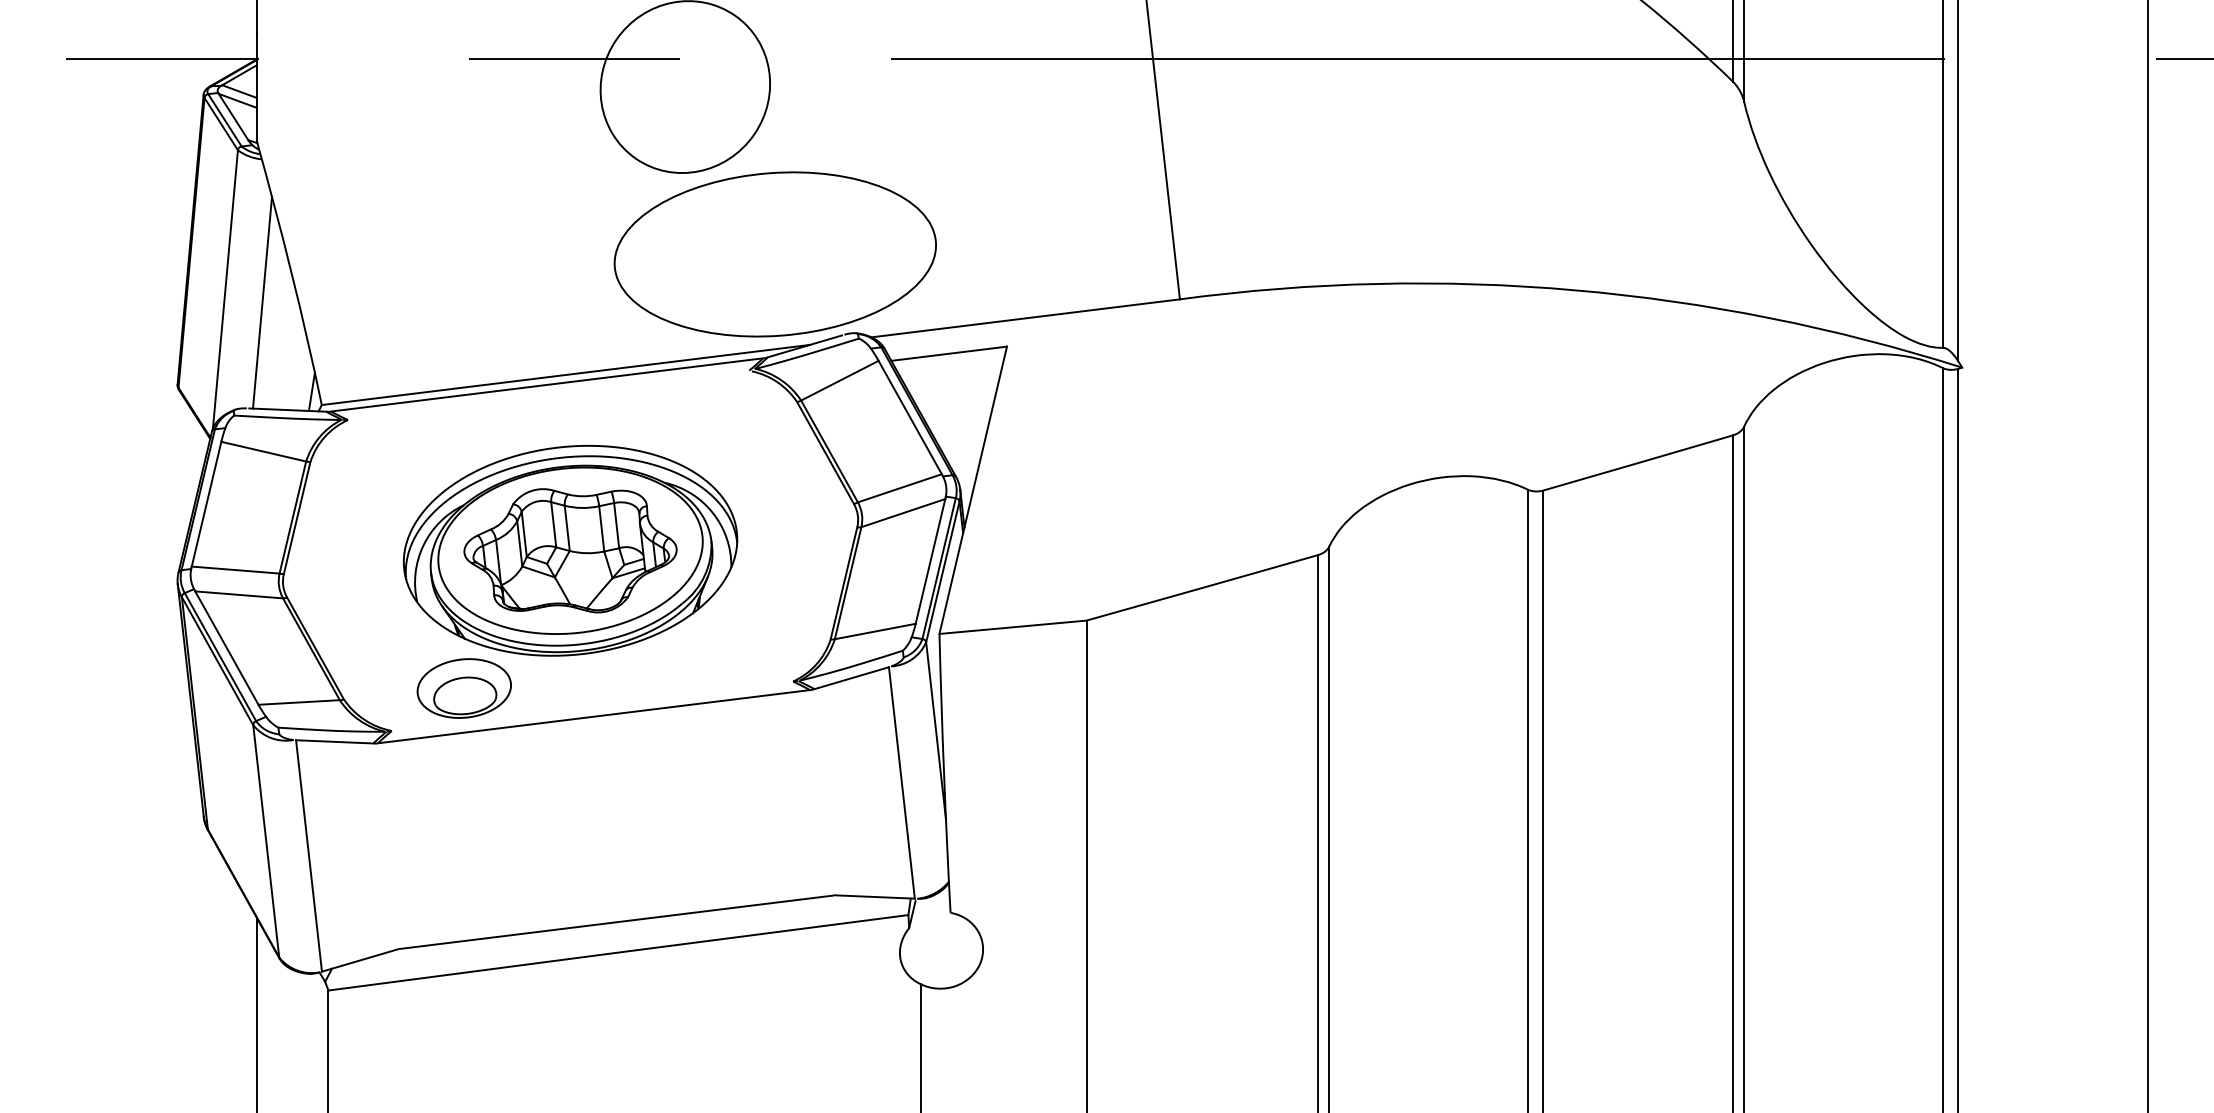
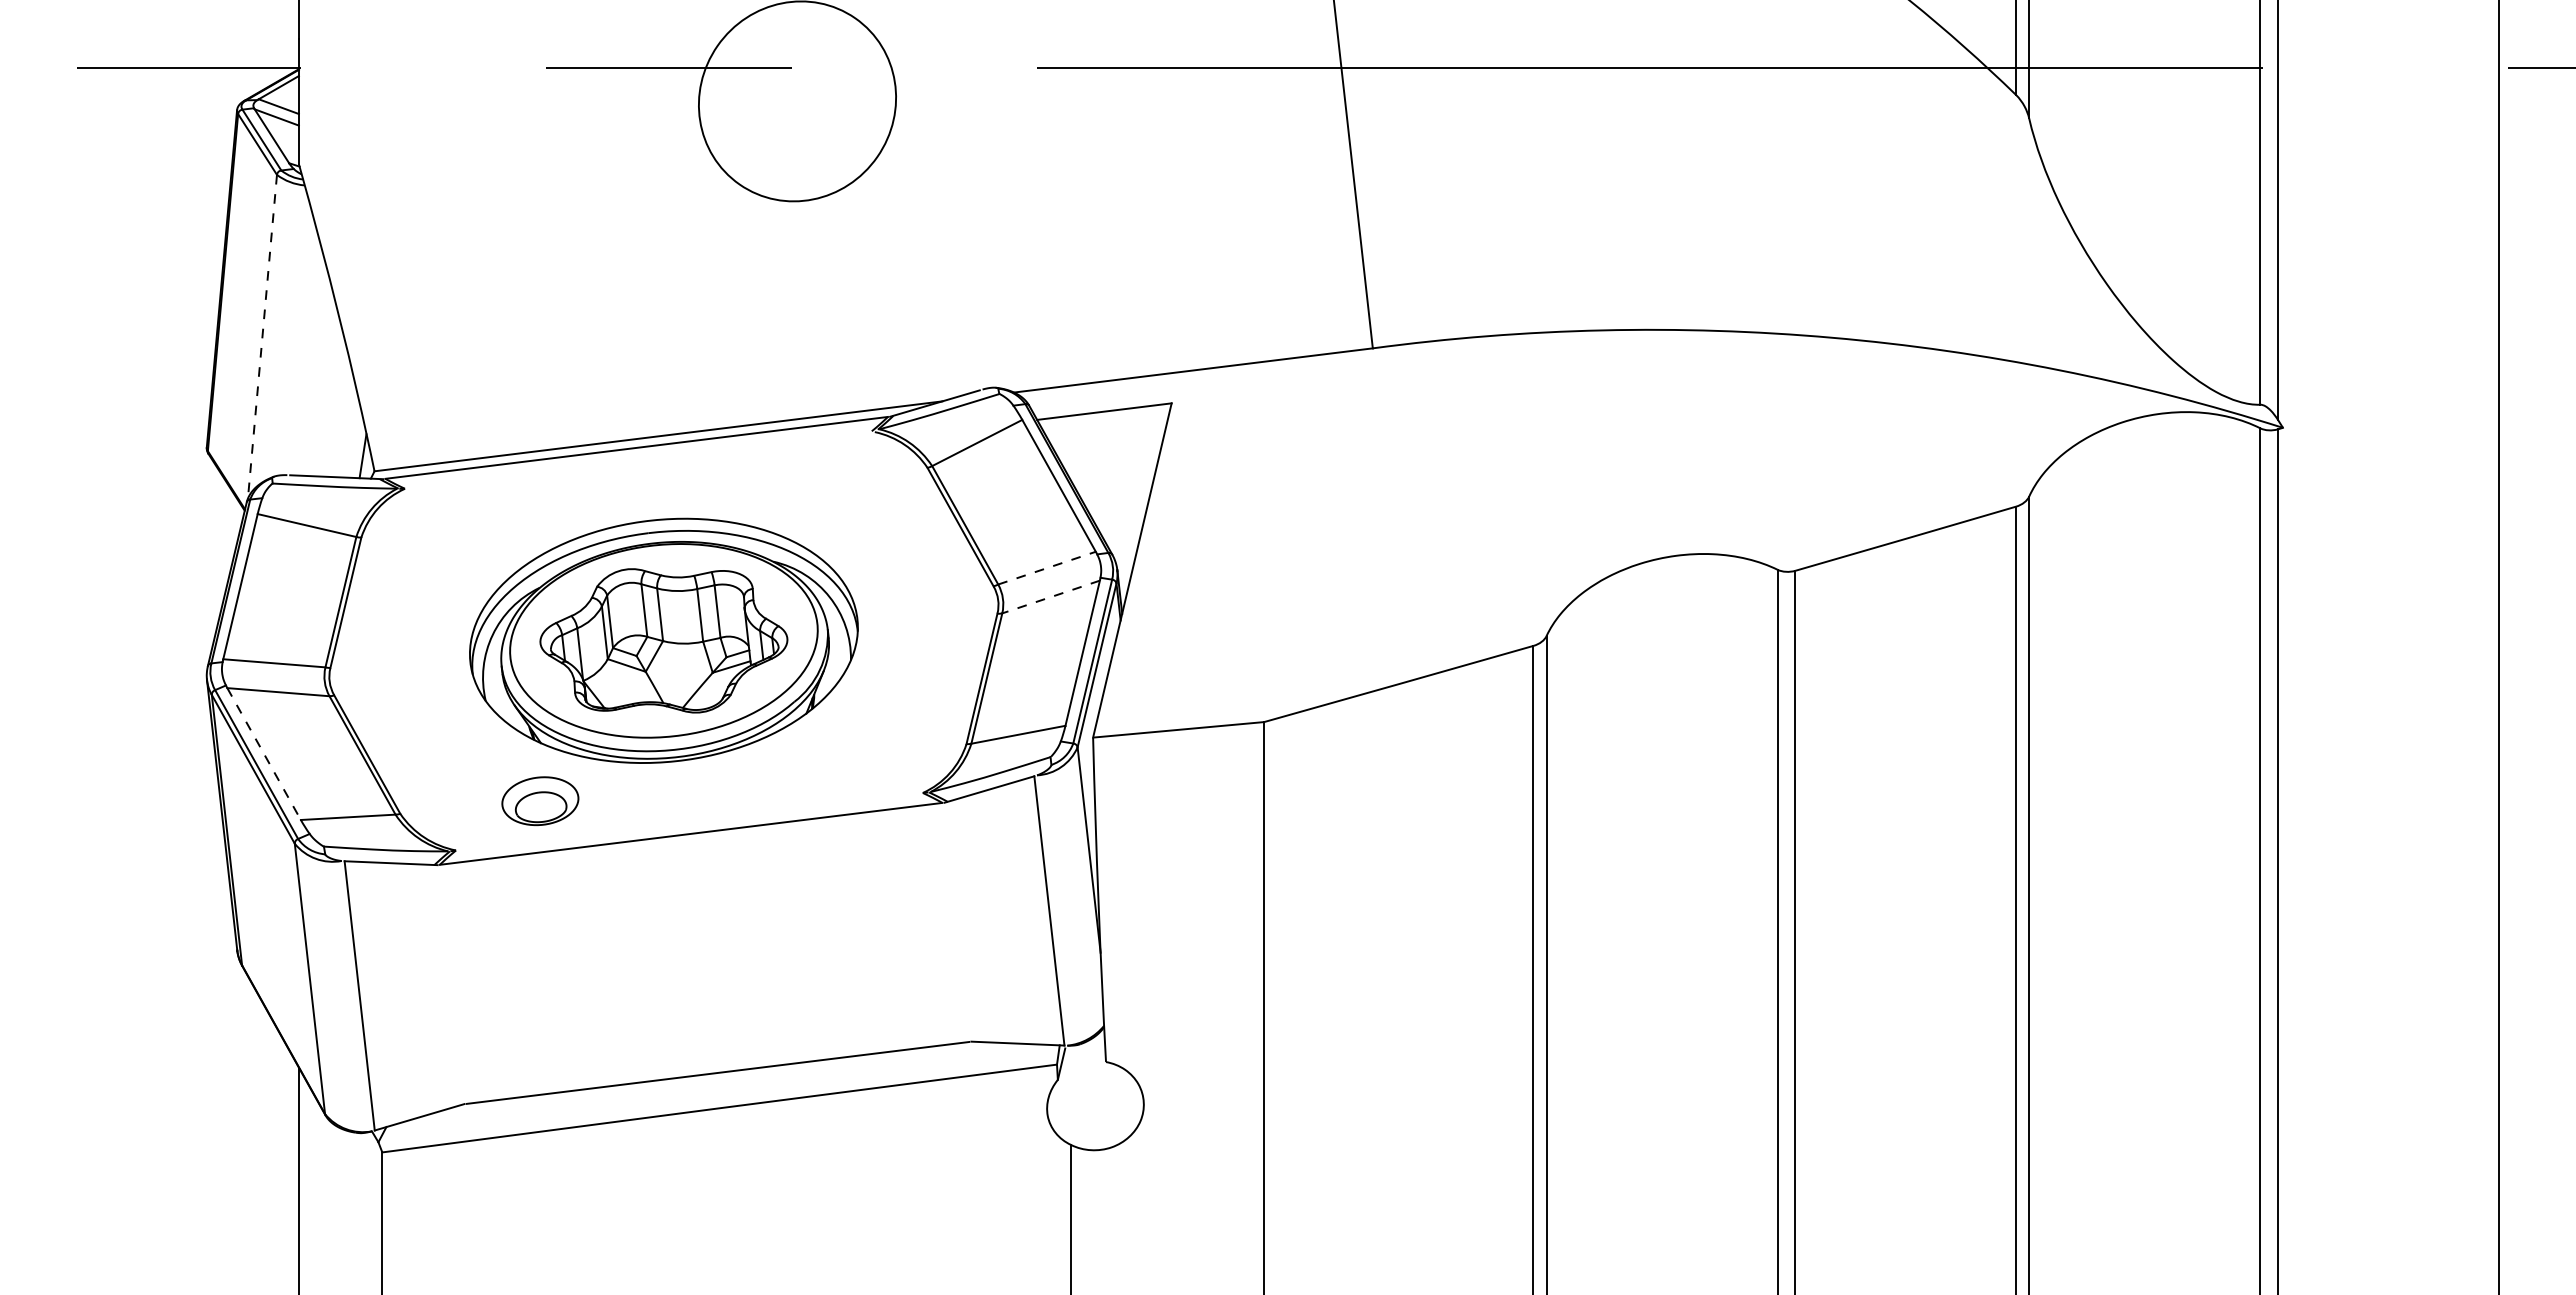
part: (774, 253) -> (901, 295), removed
line: (225, 289) -> (262, 336), solid -> dashed
line: (262, 302) -> (305, 352), removed
line: (900, 487) -> (1047, 567), solid -> dashed
line: (902, 513) -> (1050, 597), solid -> dashed
line: (227, 648) -> (264, 754), solid -> dashed
part: (464, 688) -> (540, 801), size x0.7

